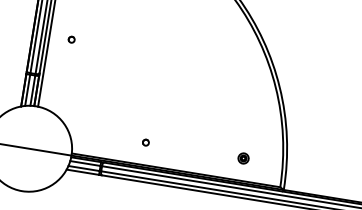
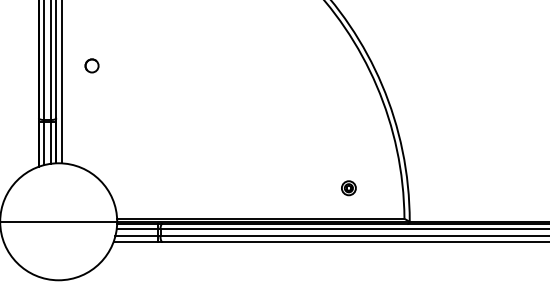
part: (71, 40) -> (92, 66), size x1.6
part: (146, 142) -> (214, 188), removed

